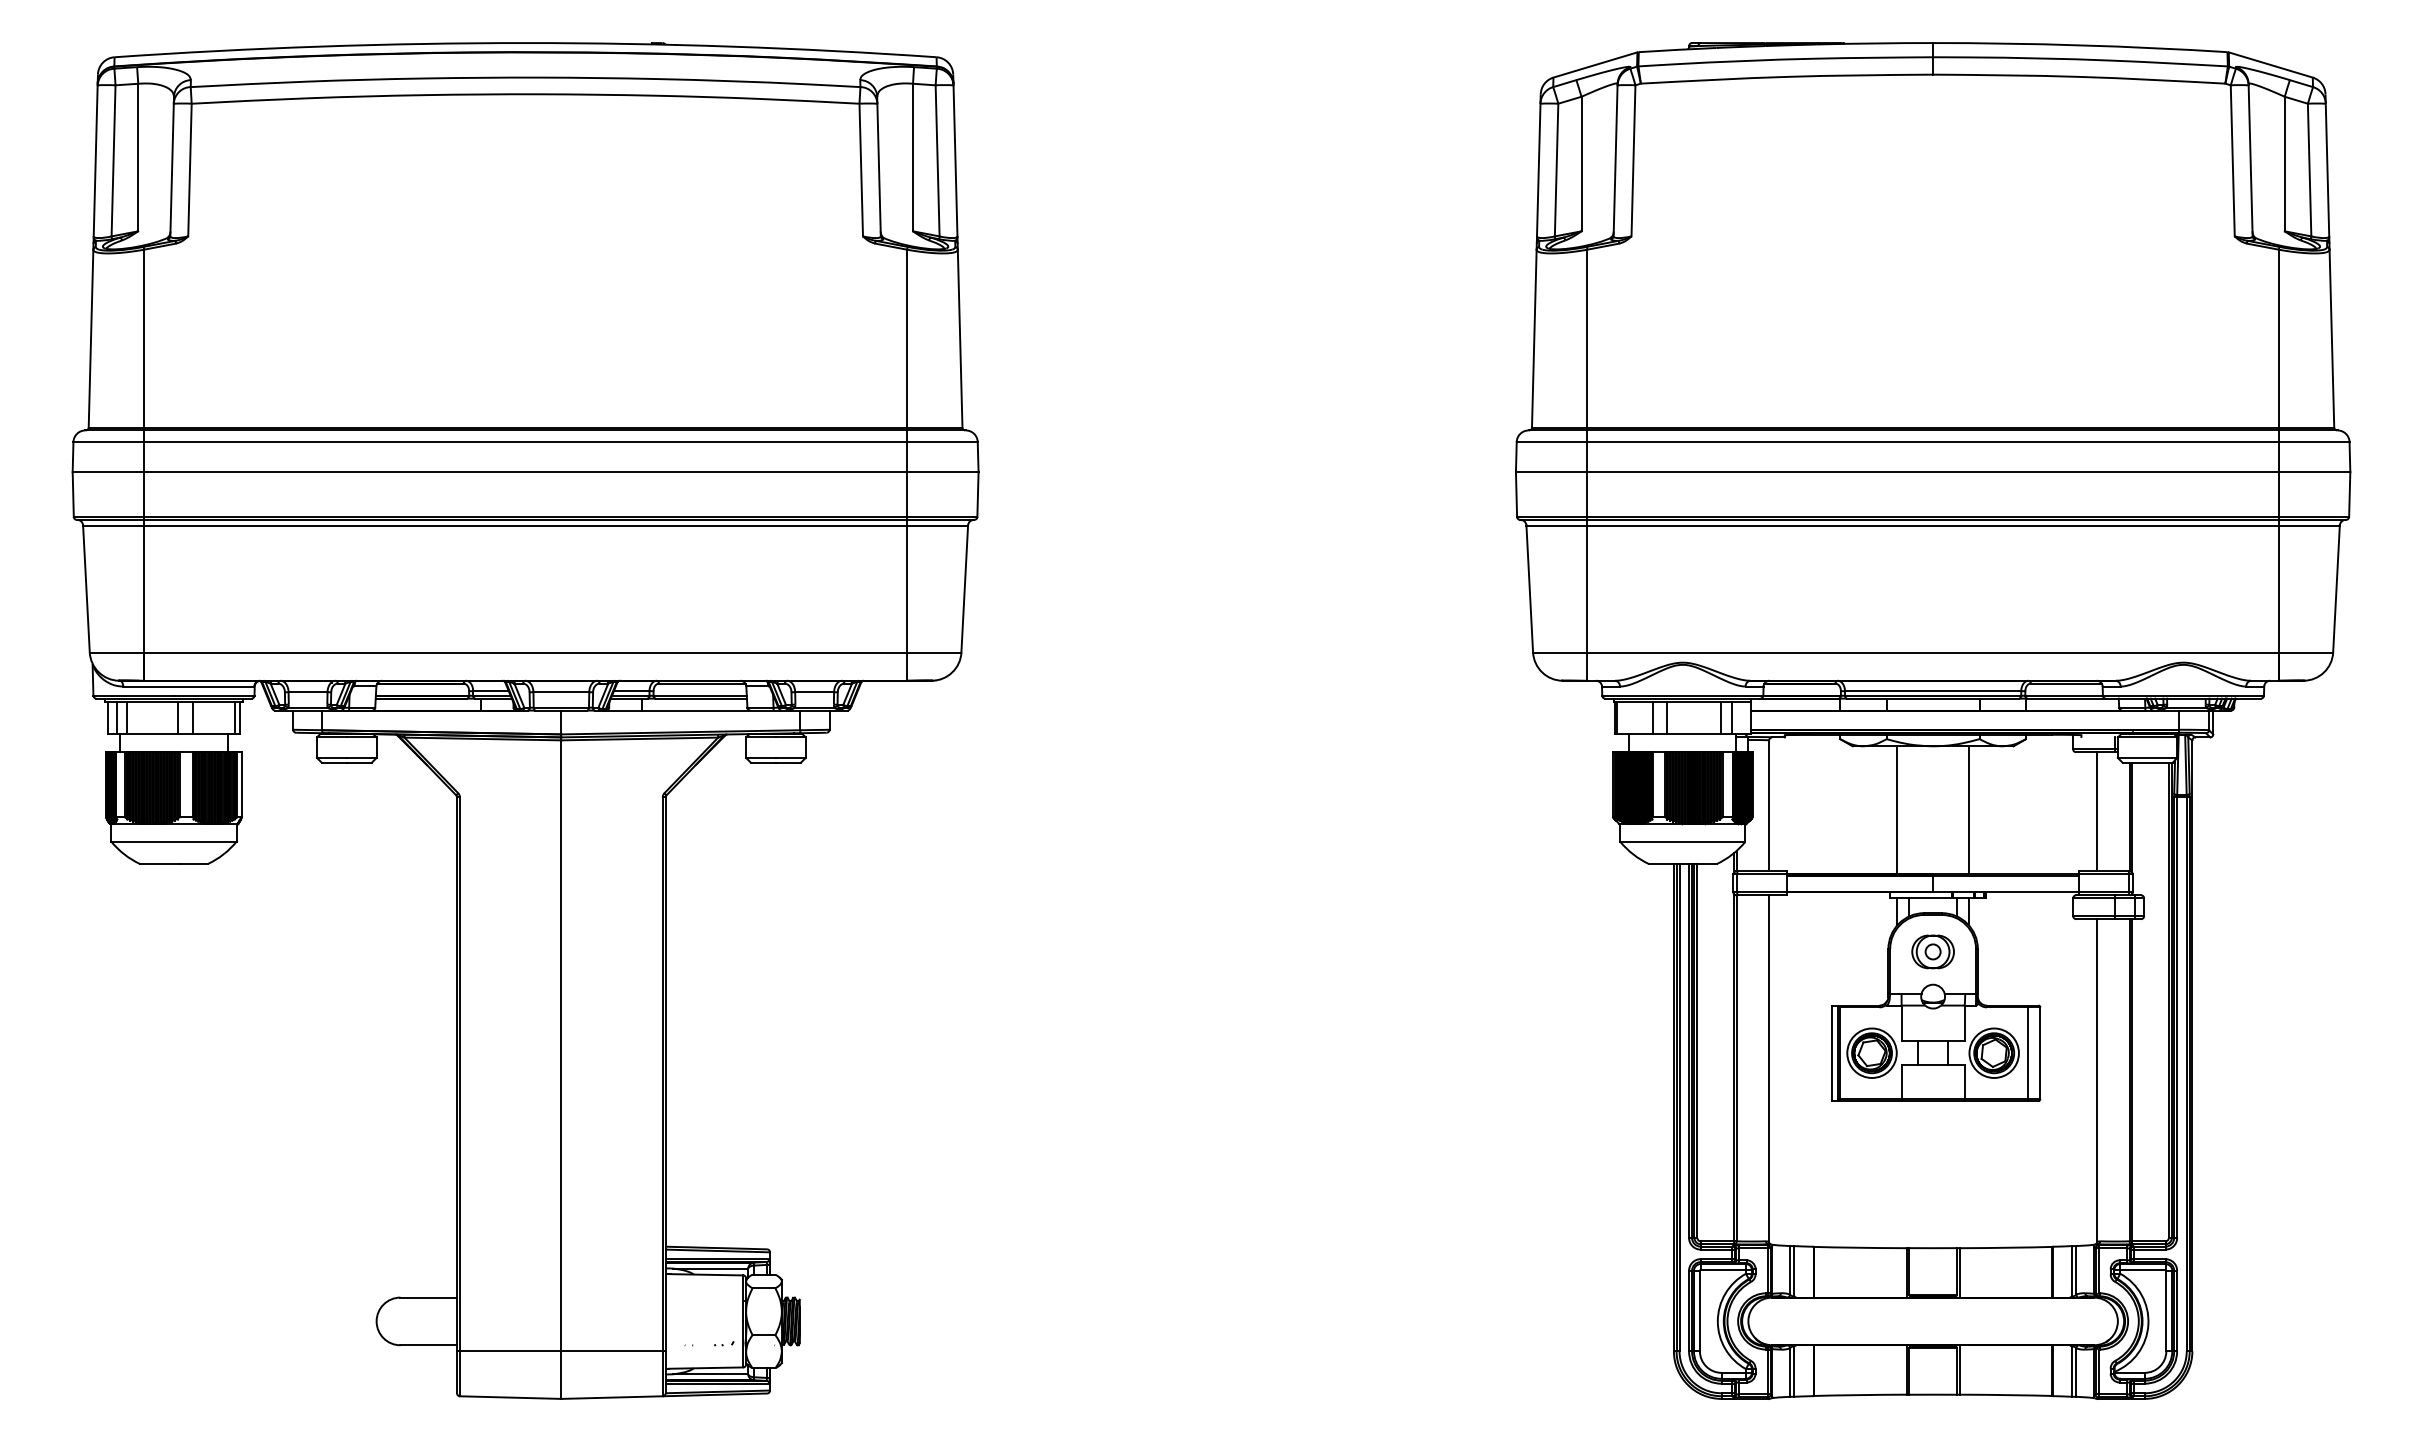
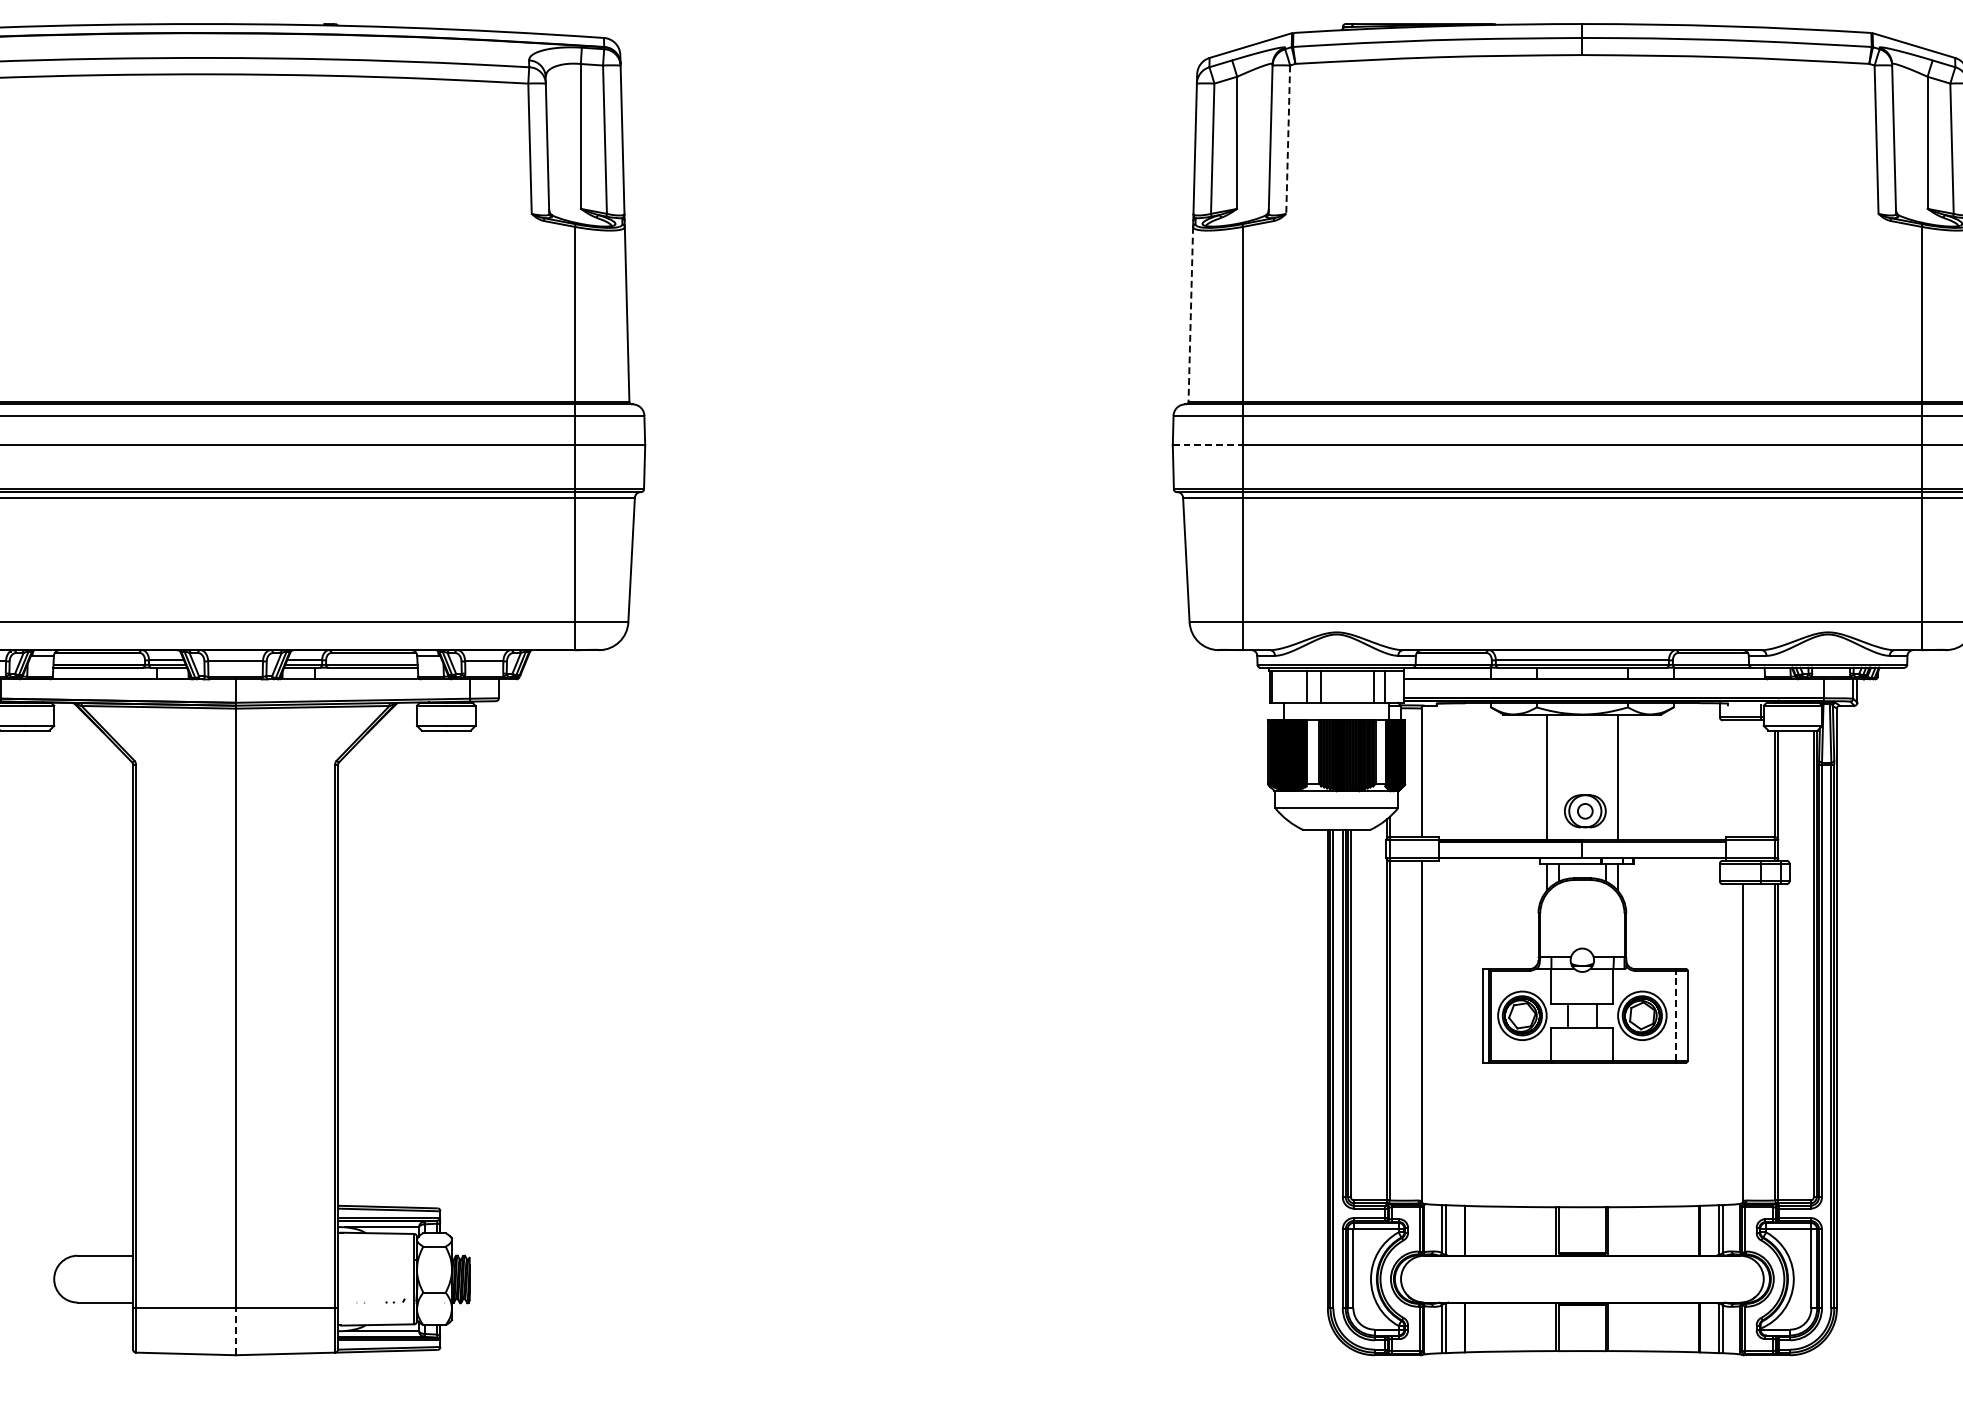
line: (1633, 160) -> (1288, 139), solid -> dashed
line: (1534, 338) -> (1191, 314), solid -> dashed
line: (1551, 472) -> (1207, 445), solid -> dashed
line: (2097, 811) -> (1743, 778), removed
part: (1932, 951) -> (1584, 810), moved
line: (2028, 1053) -> (1676, 1016), solid -> dashed
line: (561, 1375) -> (235, 1332), solid -> dashed

